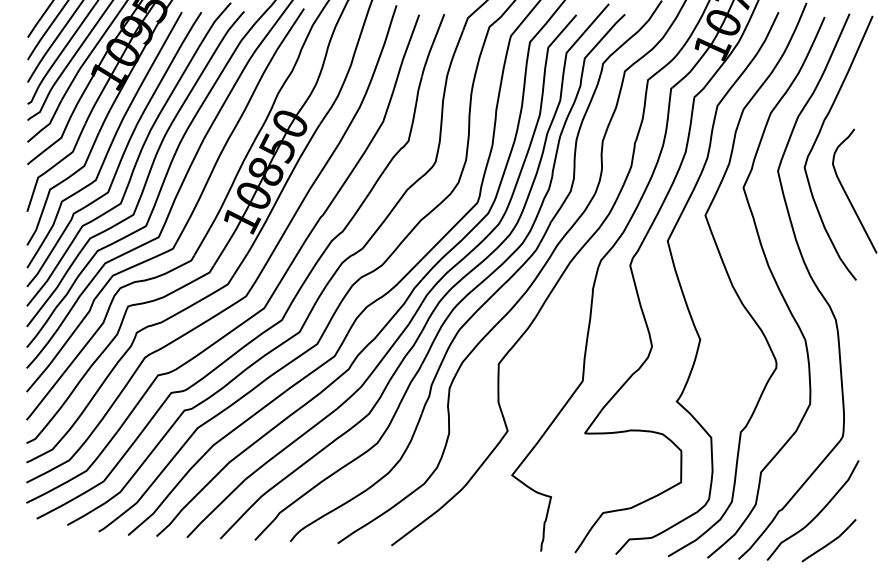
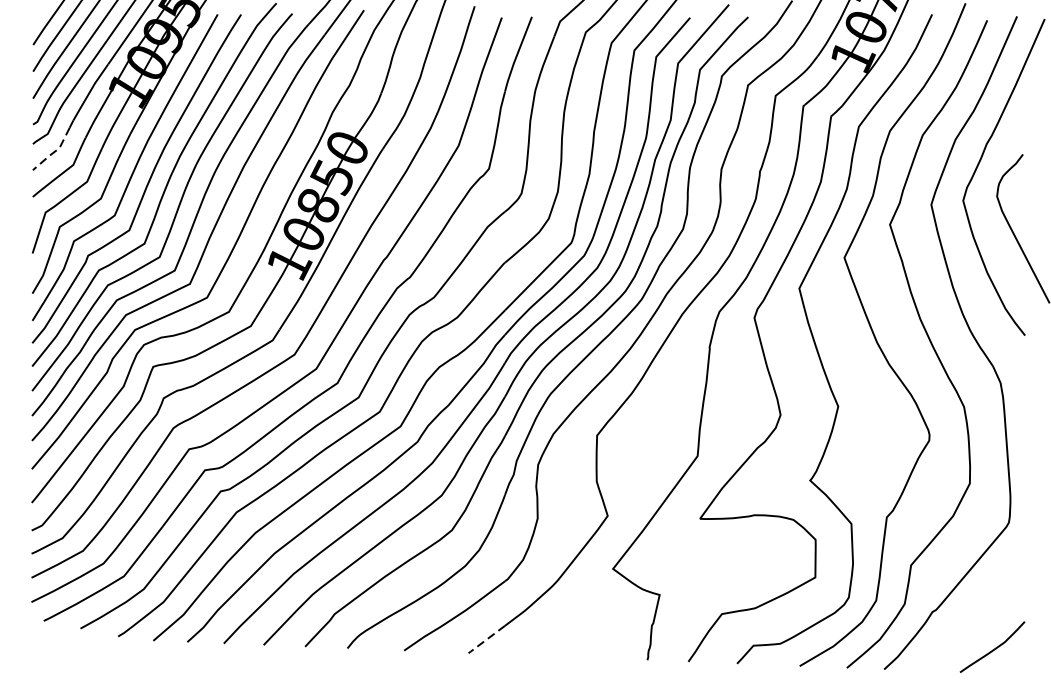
line: (45, 127) -> (54, 152), solid -> dashed
curve: (816, 514) -> (977, 615), removed
line: (405, 535) -> (485, 641), solid -> dashed

